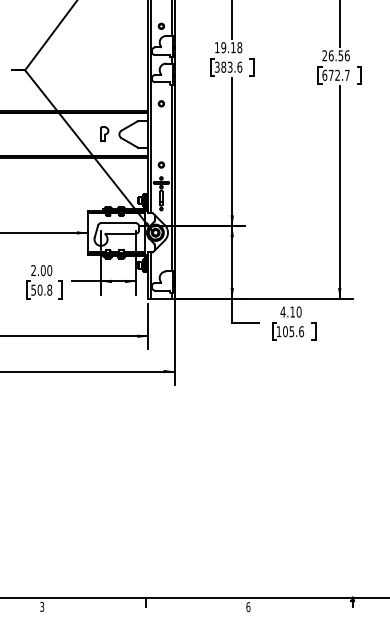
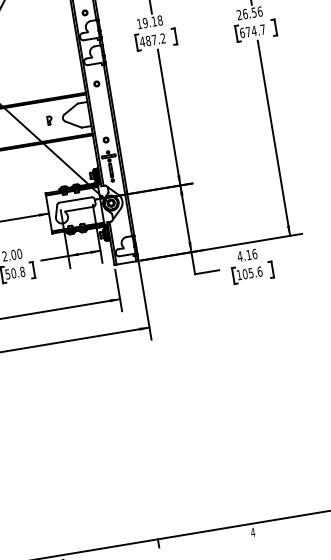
text: (228, 66) -> (152, 39), 383.6 -> 487.2
text: (337, 74) -> (253, 30), 672.7 -> 674.7
part: (105, 134) -> (50, 120), size x0.62
text: (298, 311) -> (254, 253), 4.10 -> 4.16
text: (248, 607) -> (253, 532), 6 -> 4

